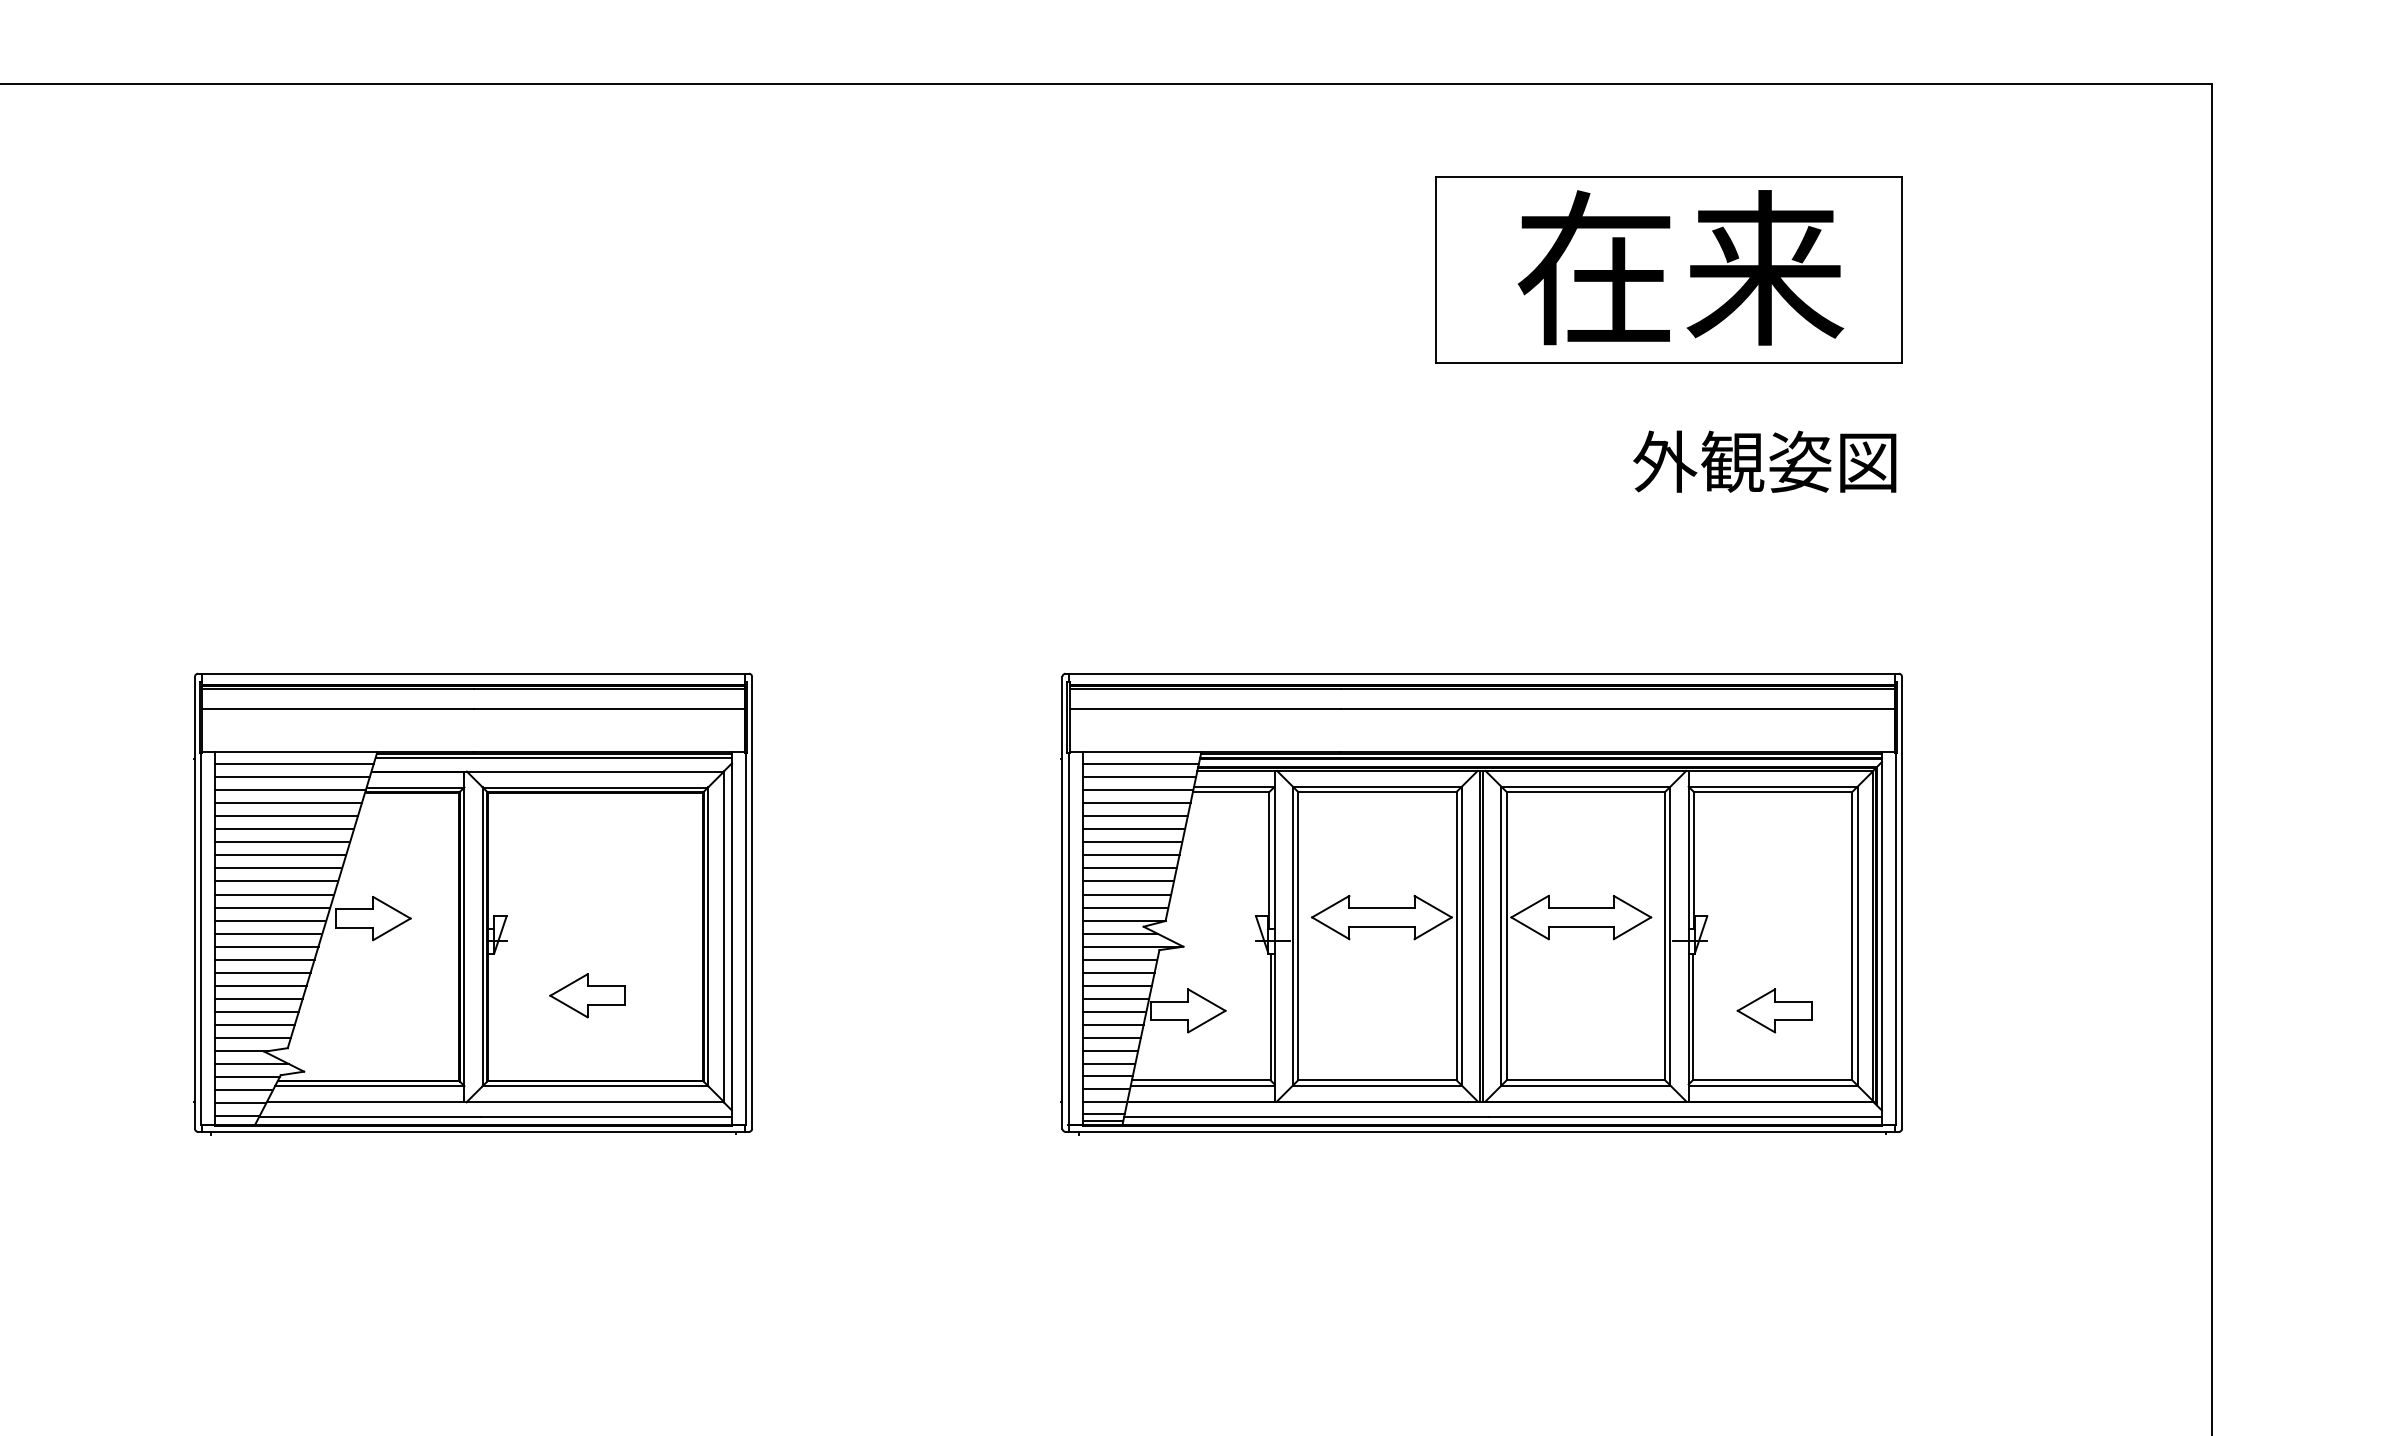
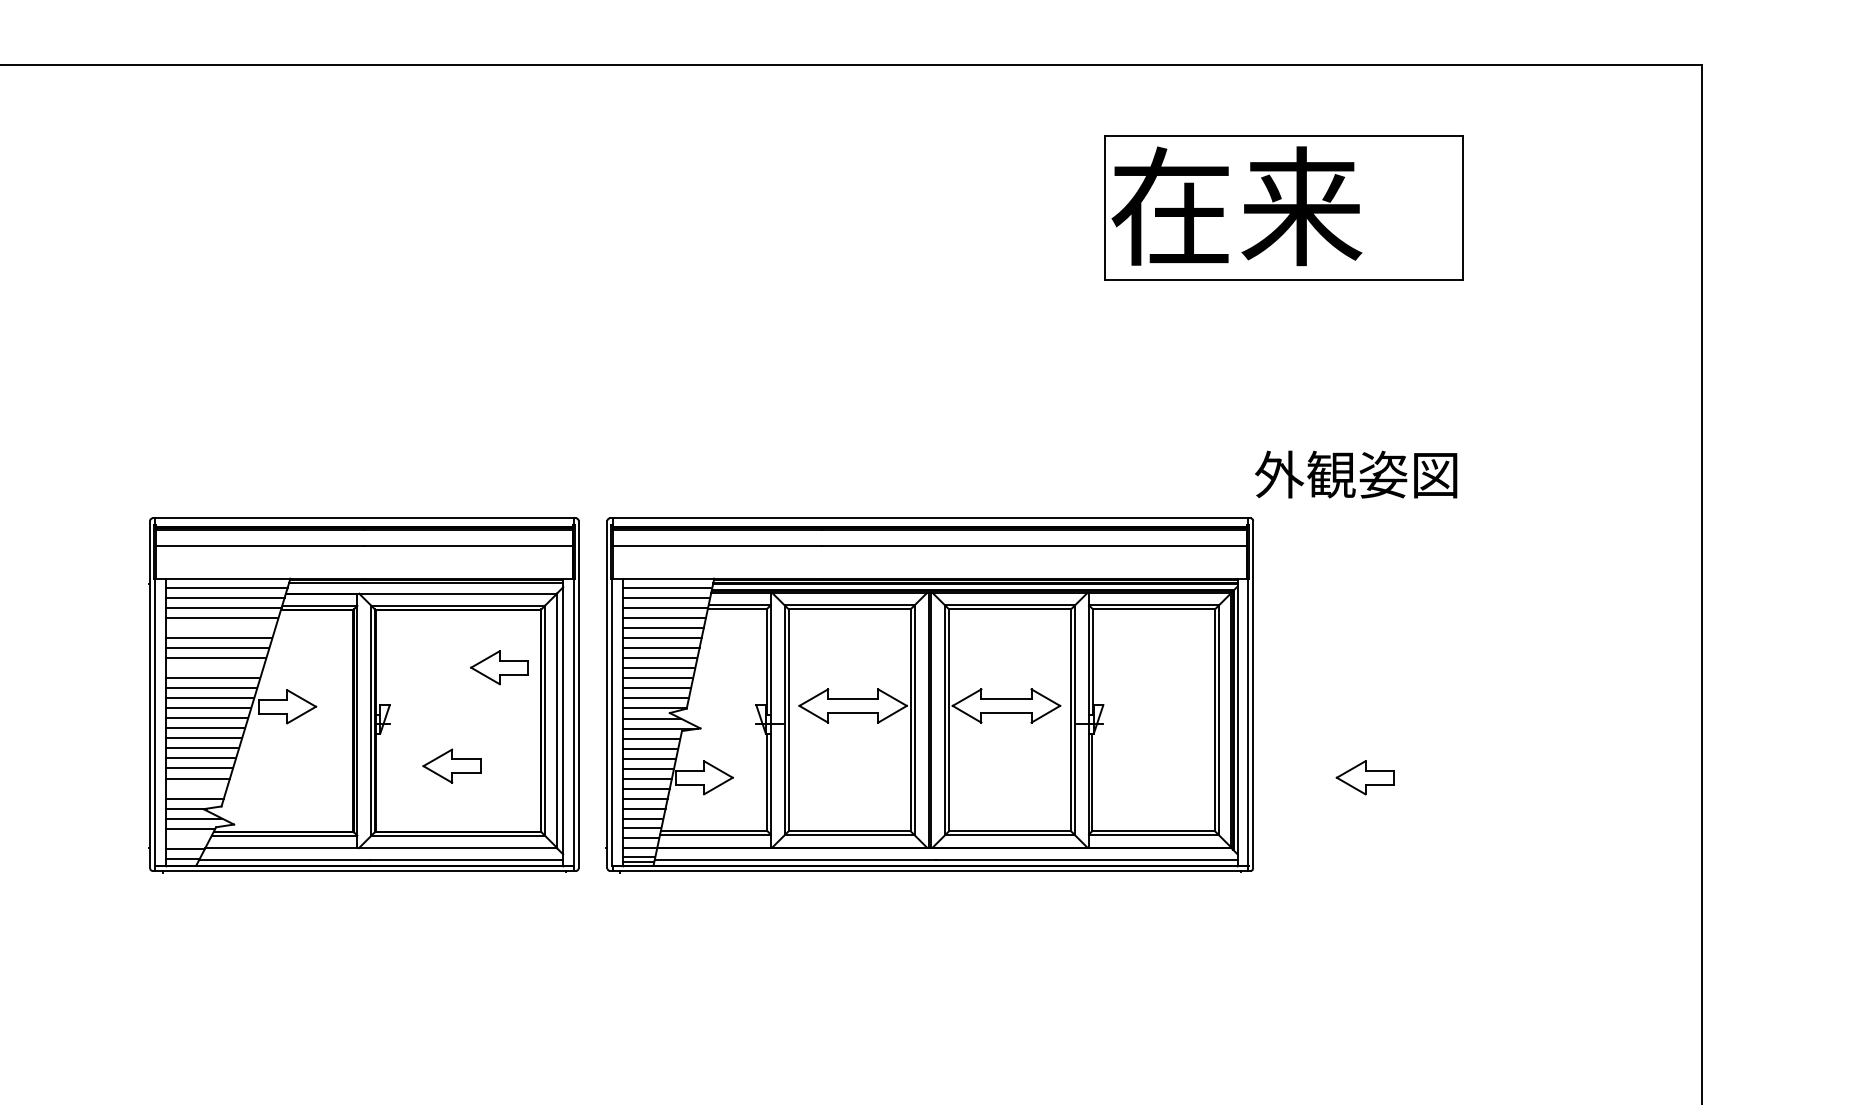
text: (1681, 267) -> (1237, 205), moved
text: (1764, 461) -> (1355, 474), moved
line: (286, 816) -> (220, 628), removed
part: (649, 867) -> (499, 667), added
line: (278, 868) -> (214, 668), removed
part: (1481, 903) -> (929, 695), moved
line: (254, 1024) -> (195, 788), removed
line: (244, 1090) -> (188, 839), removed

